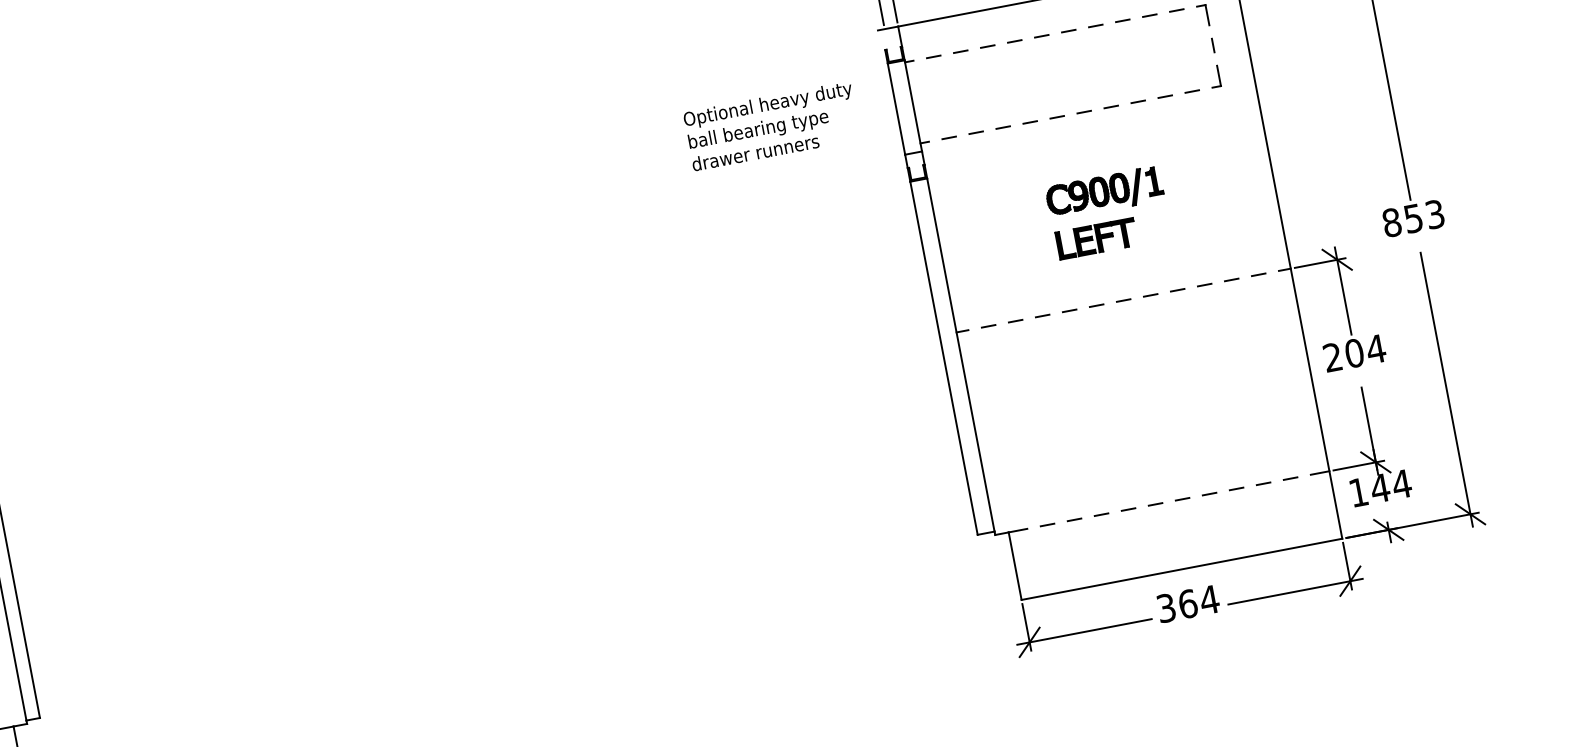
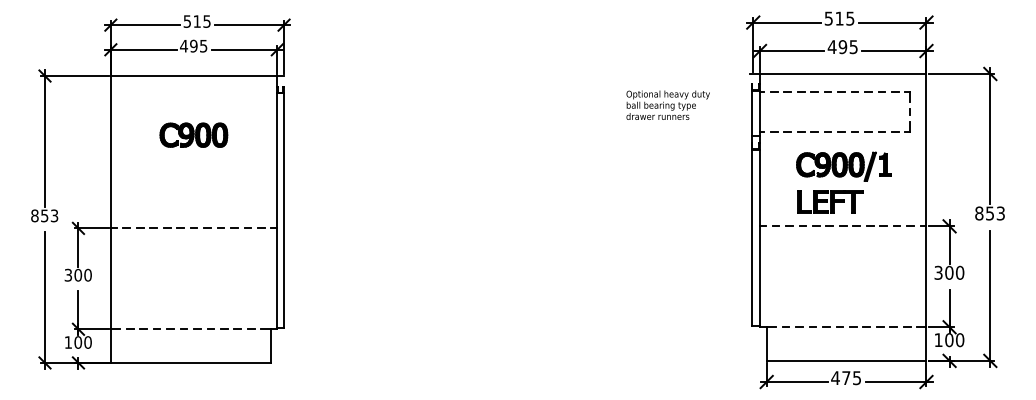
text: (770, 124) -> (667, 104), moved
part: (1107, 212) -> (843, 182), size x1.67
text: (1354, 352) -> (949, 272), 204 -> 300
text: (1390, 487) -> (954, 340), 144 -> 100
text: (1188, 604) -> (846, 378), 364 -> 475

